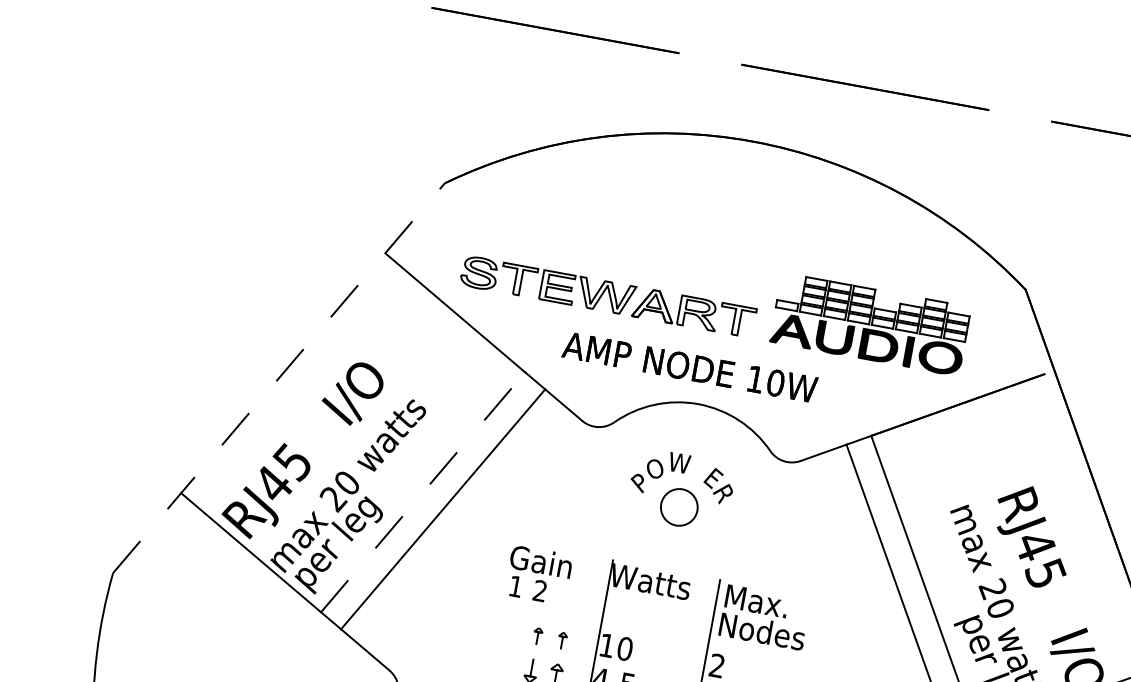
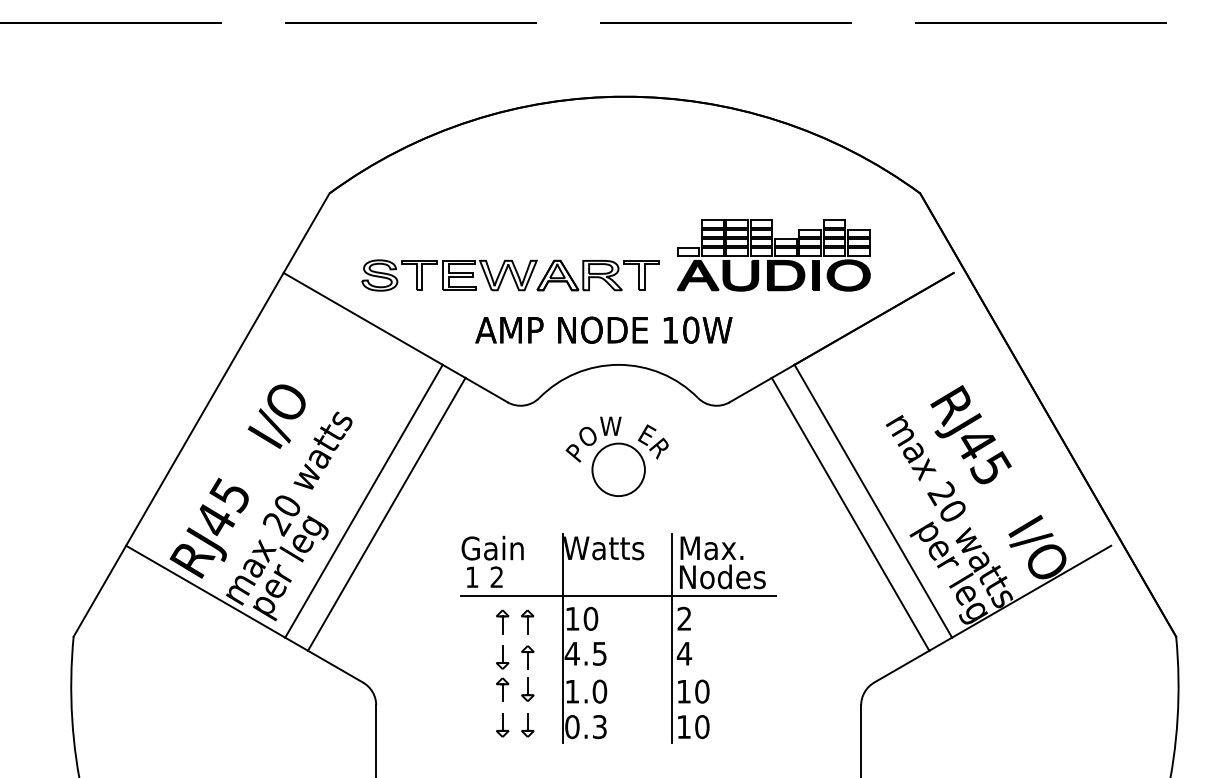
line: (278, 378) -> (201, 415), dashed -> solid
line: (423, 491) -> (364, 500), dashed -> solid
circle: (679, 507) -> (618, 469), size x1.43
line: (656, 631) -> (618, 596), added
part: (537, 635) -> (502, 621), size x1.43
part: (562, 640) -> (527, 621), size x1.43

